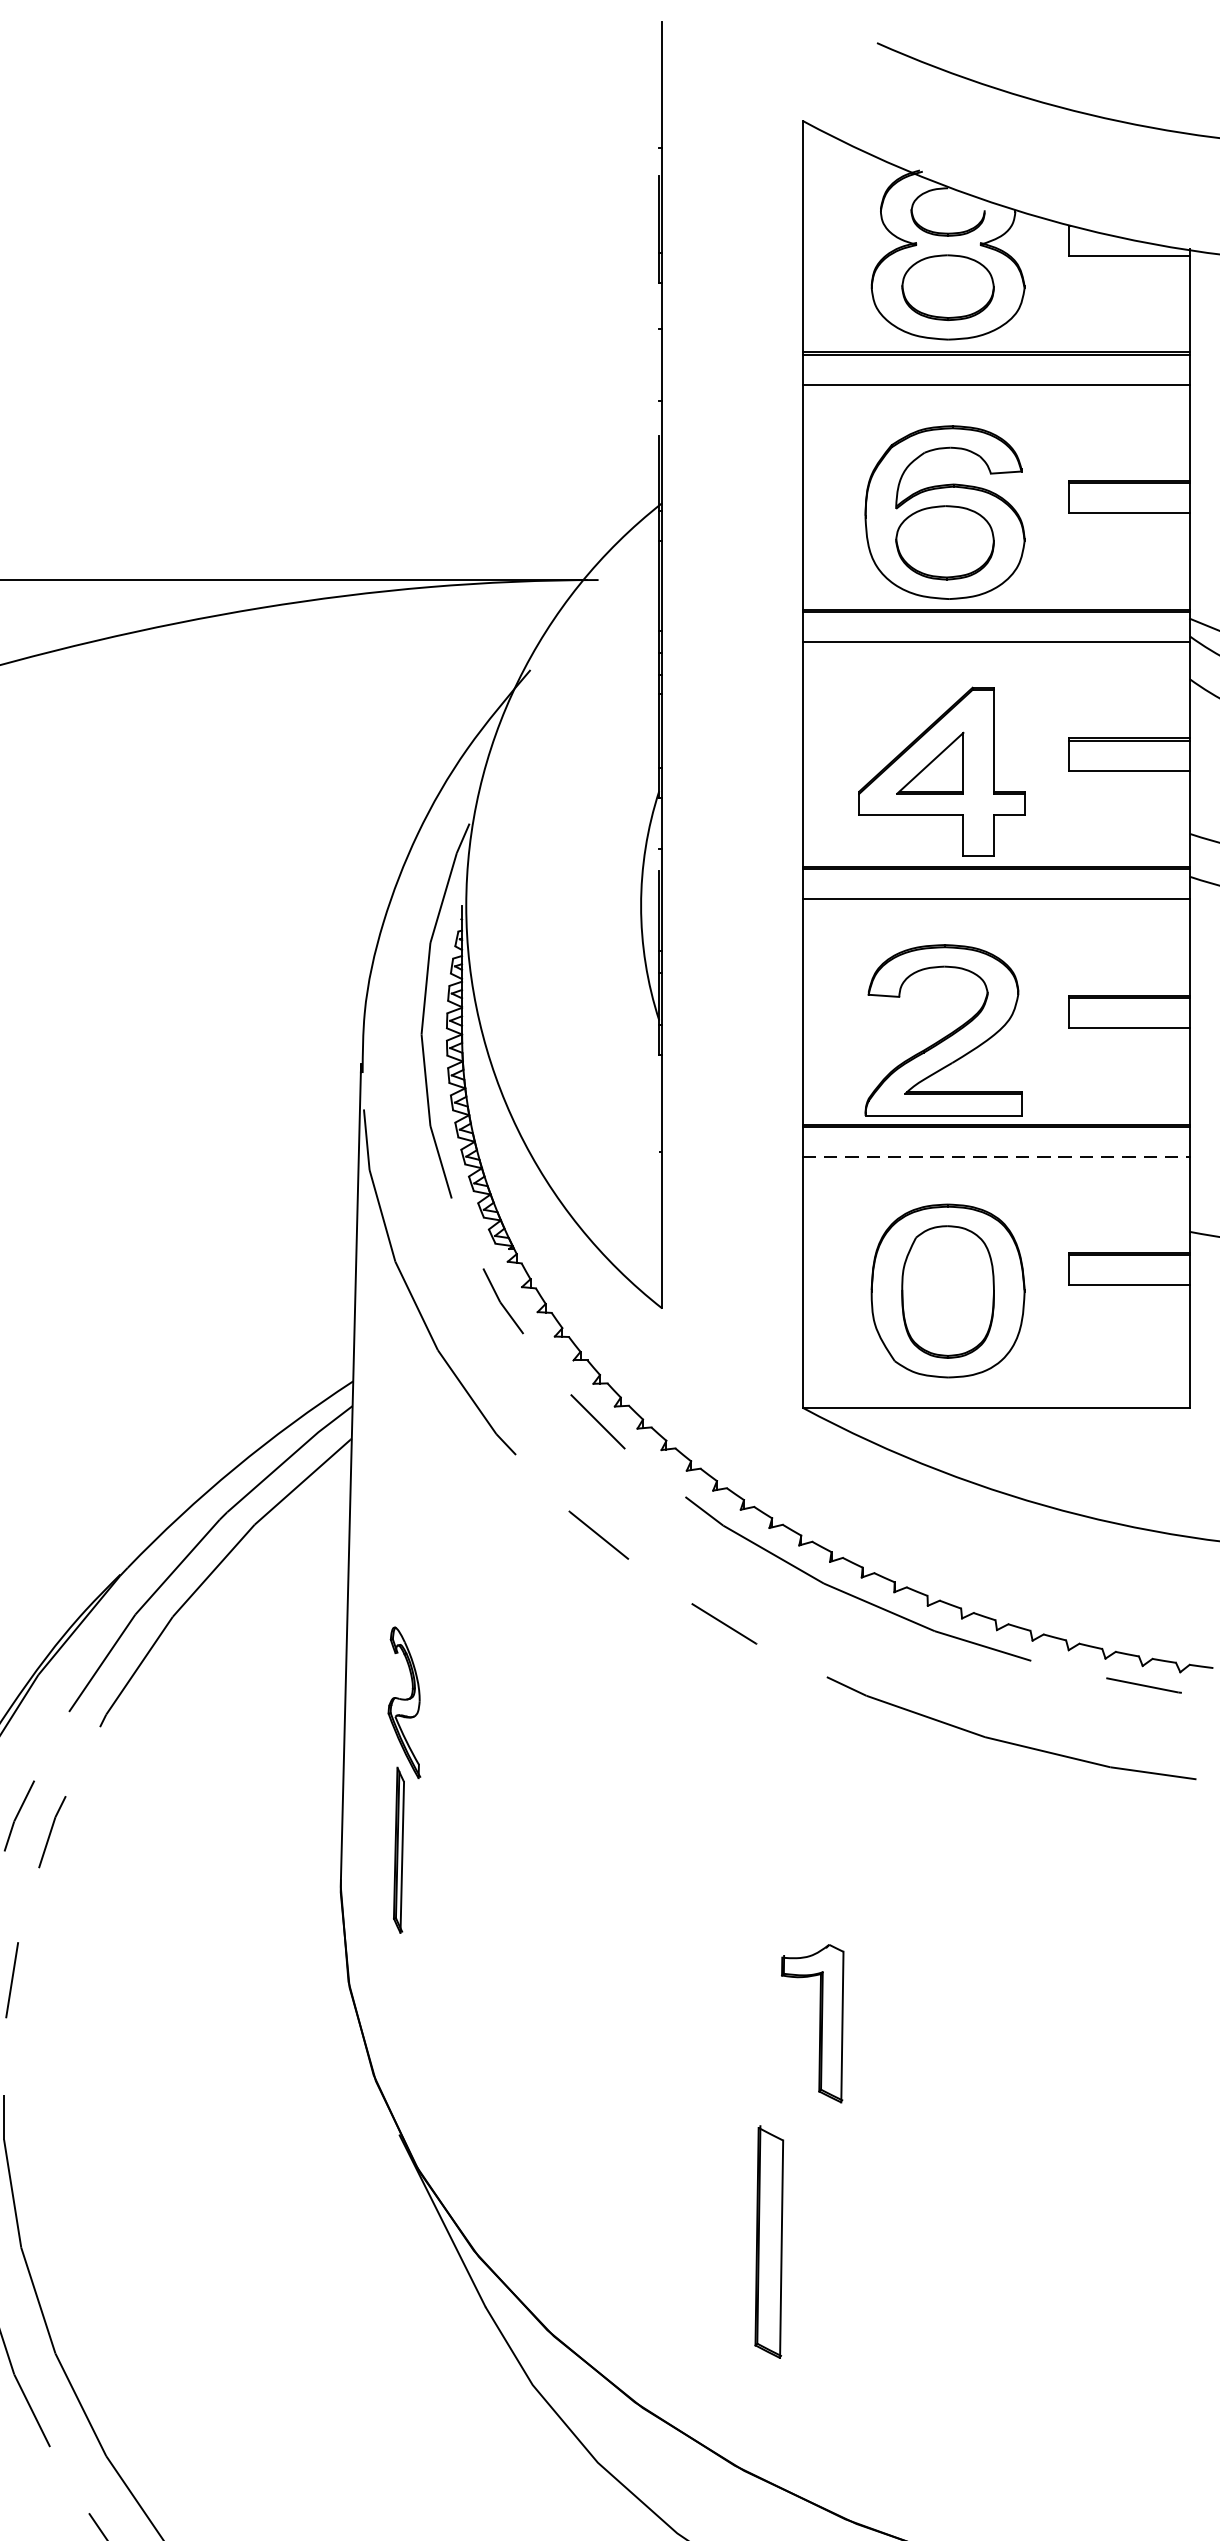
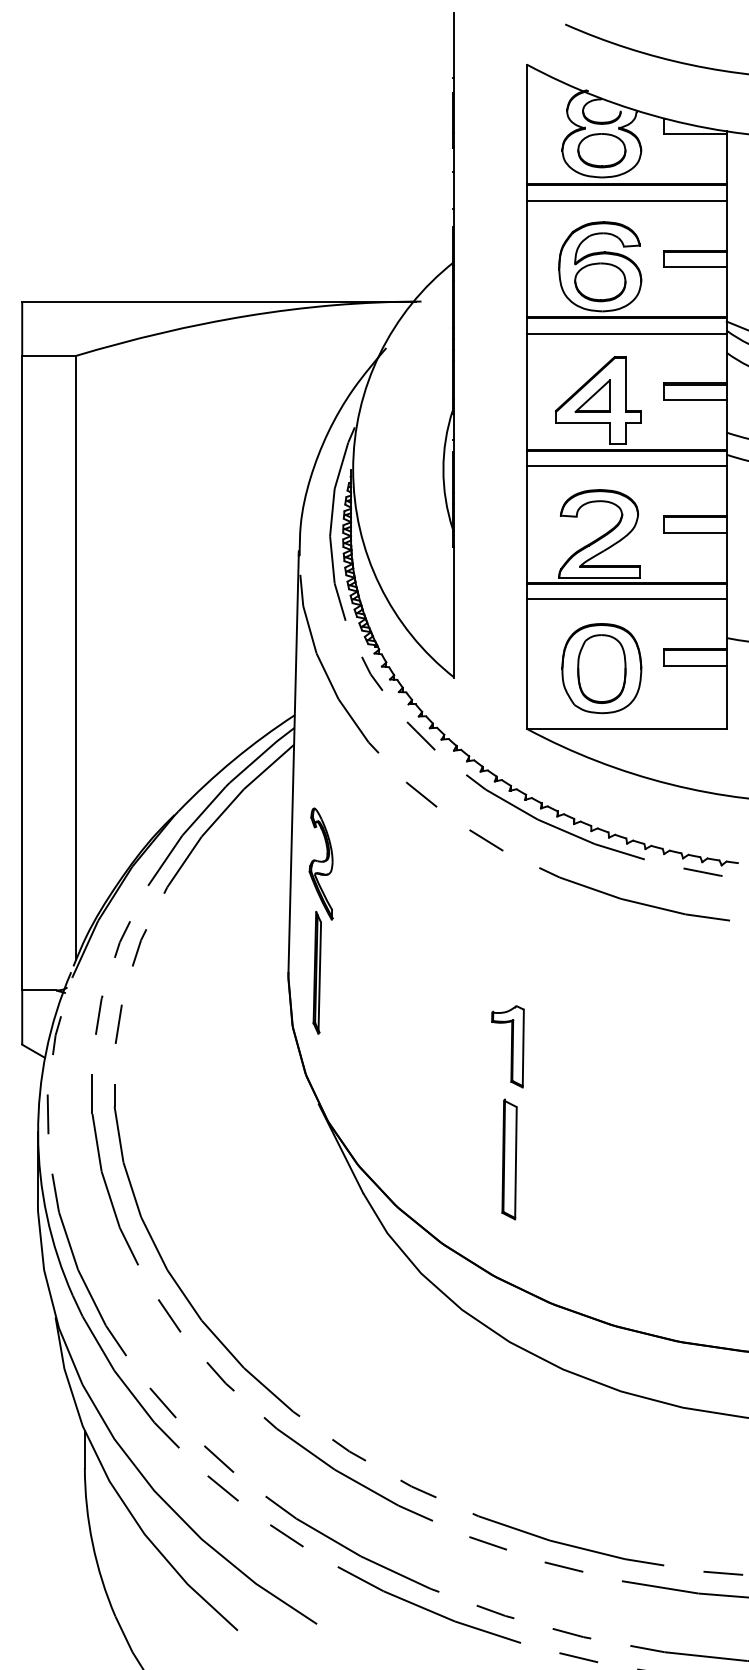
line: (995, 1157) -> (626, 599), dashed -> solid
part: (402, 1779) -> (320, 920), size x1.43
part: (811, 2023) -> (507, 1046), moved

